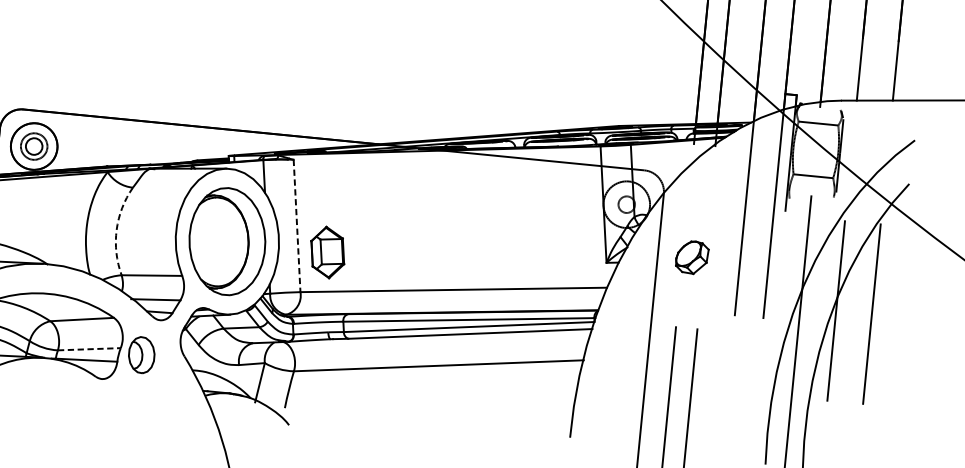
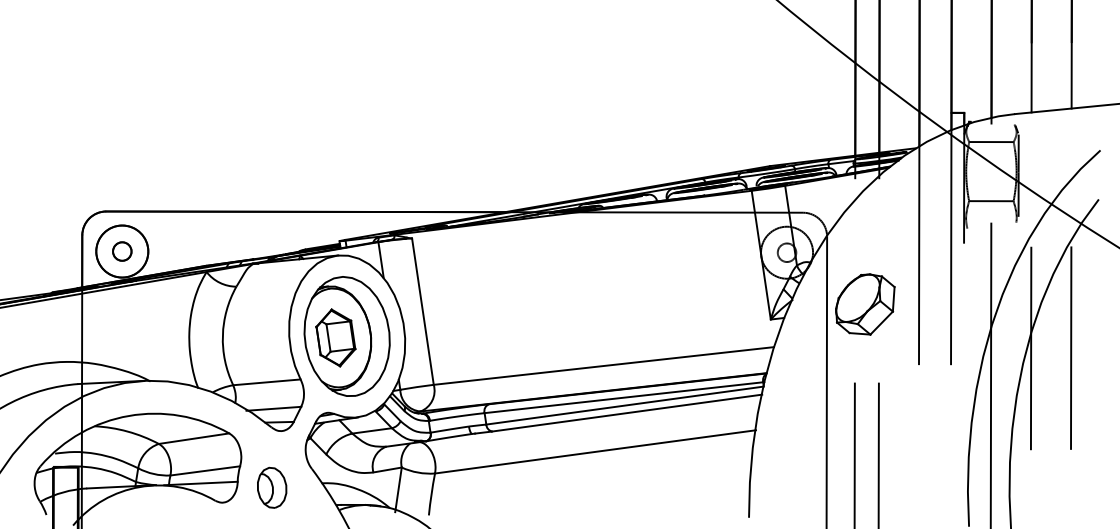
circle: (34, 146) -> (122, 251), size x0.62
line: (296, 225) -> (422, 311), dashed -> solid
arc: (116, 230) -> (222, 335), dashed -> solid
part: (327, 252) -> (335, 337), moved
part: (692, 257) -> (865, 304), size x1.67
line: (89, 348) -> (205, 470), dashed -> solid
part: (142, 354) -> (272, 487), moved

